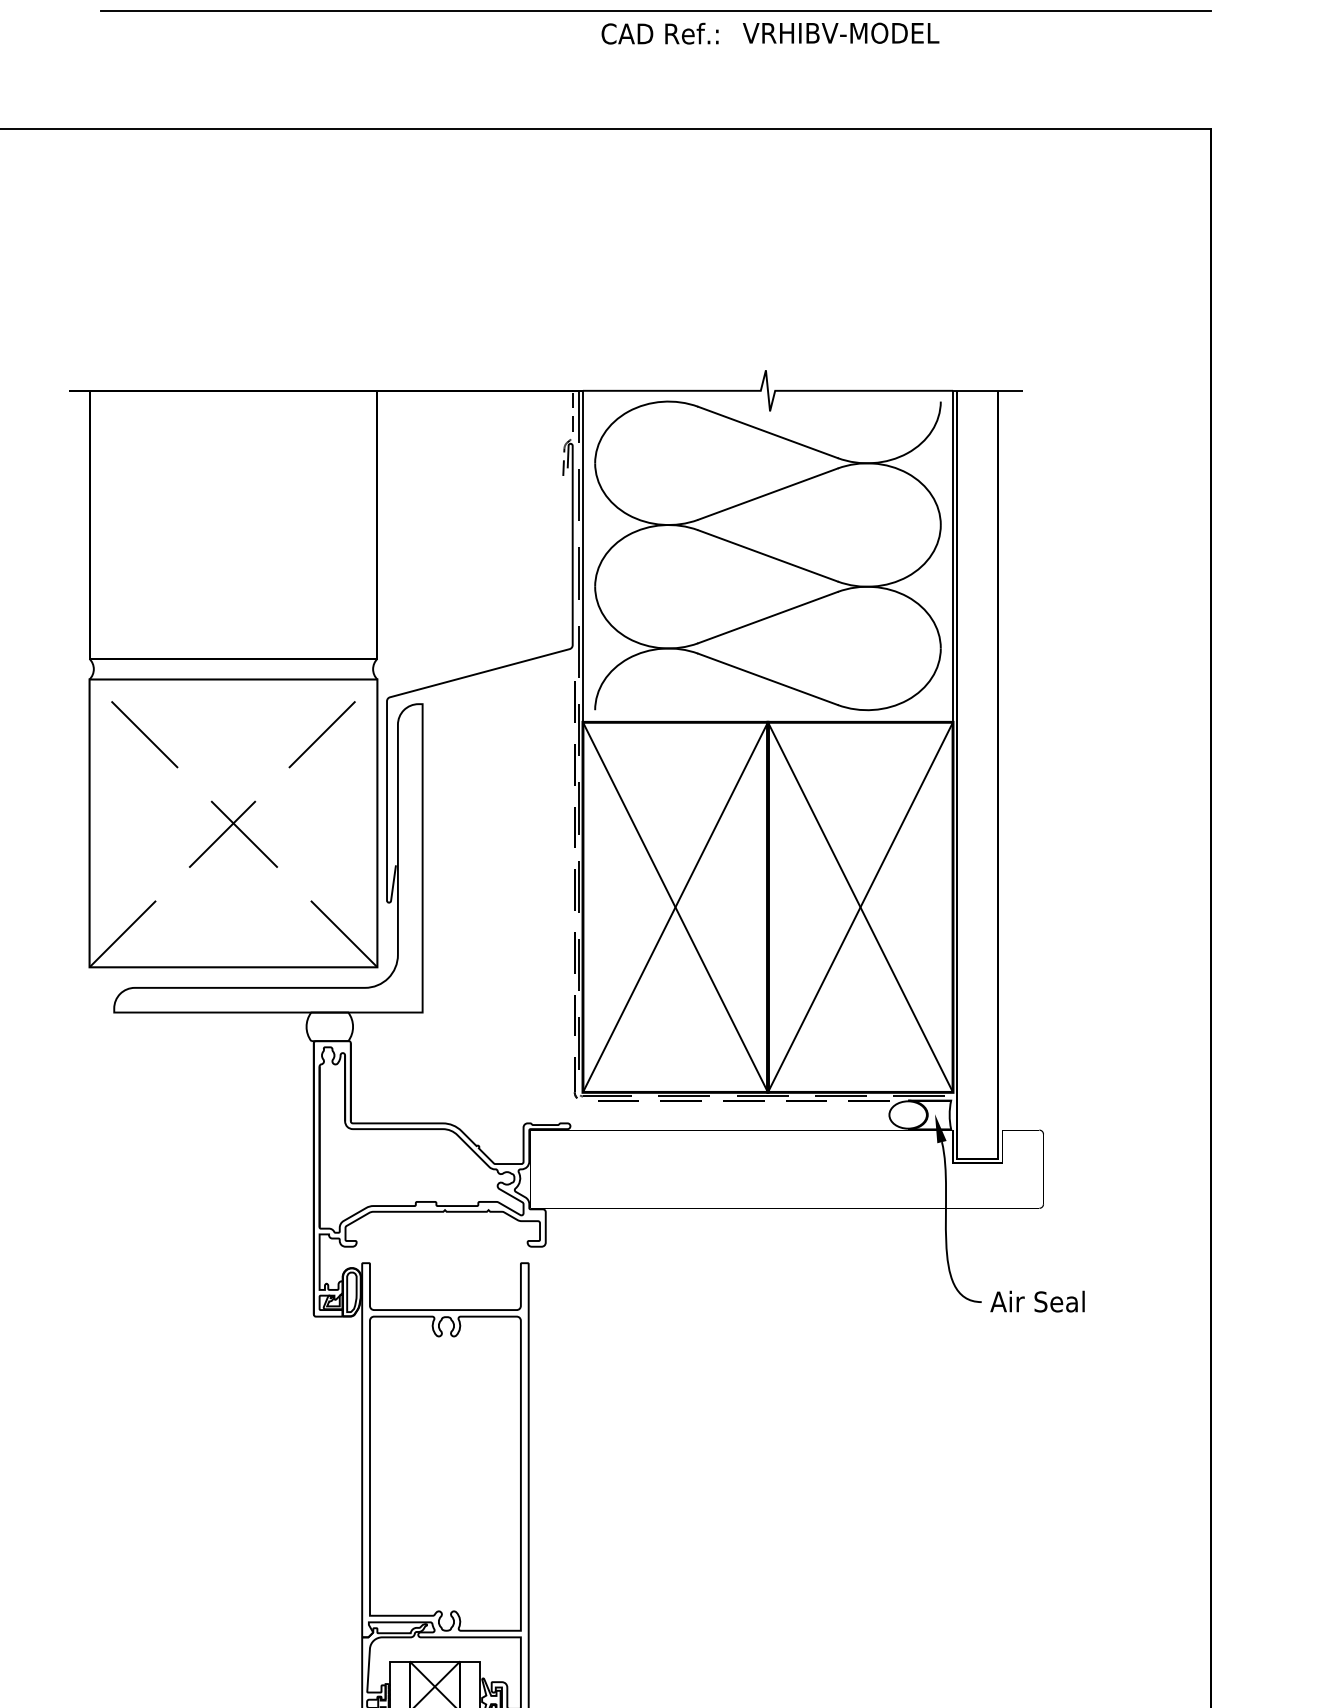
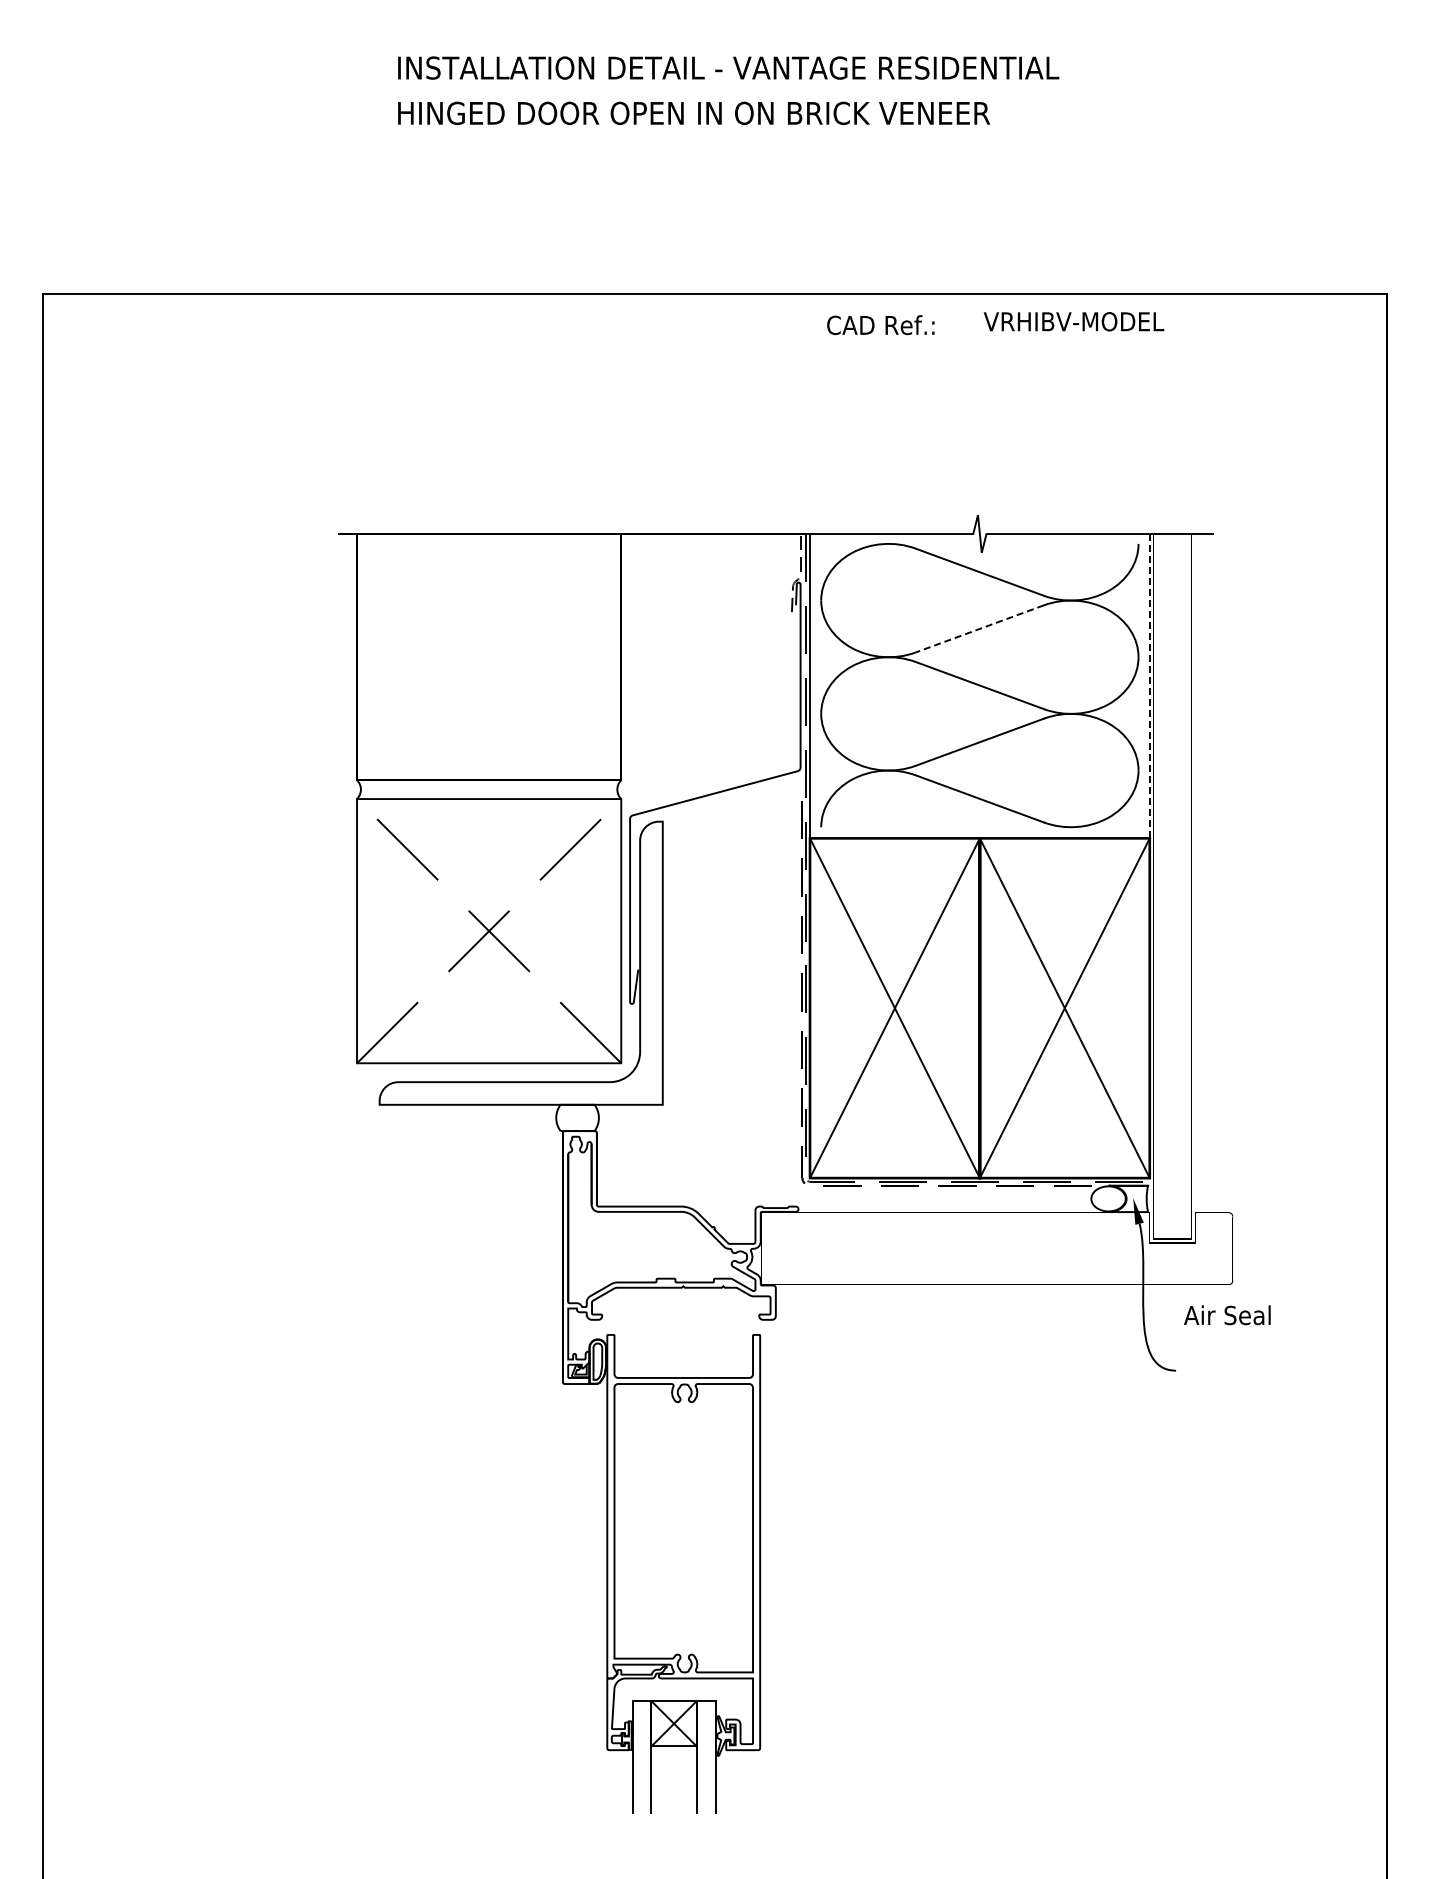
line: (655, 11) -> (876, 185), removed
text: (840, 33) -> (1073, 321), moved
text: (659, 34) -> (880, 325), moved
line: (767, 494) -> (979, 629), solid -> dashed
line: (952, 555) -> (1149, 685), solid -> dashed
text: (1037, 1301) -> (1227, 1315), moved

